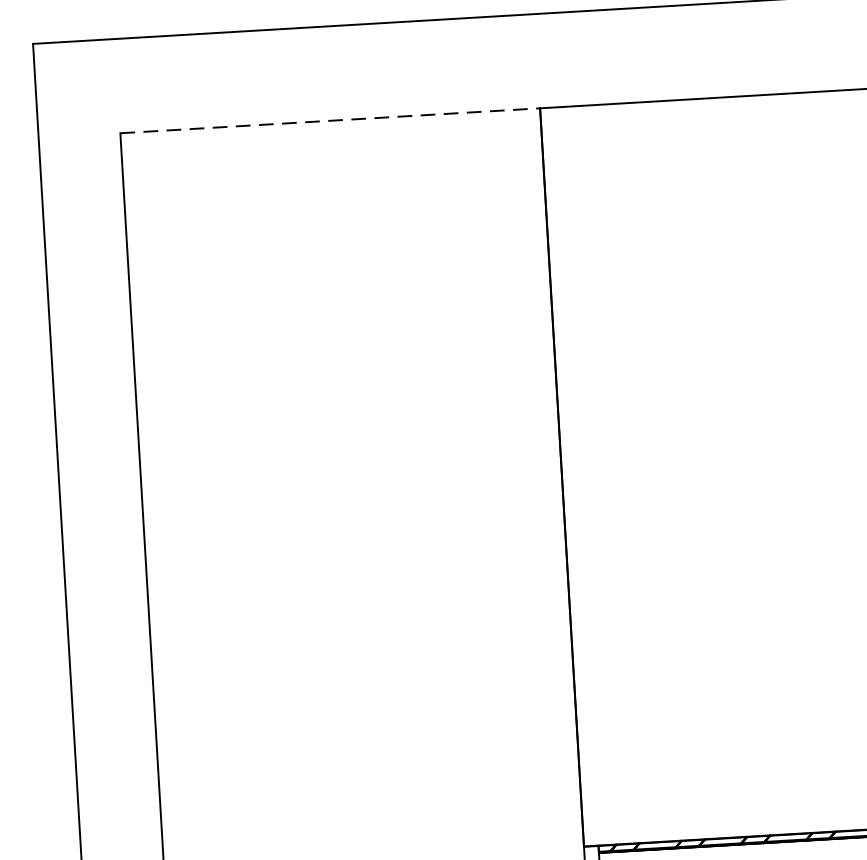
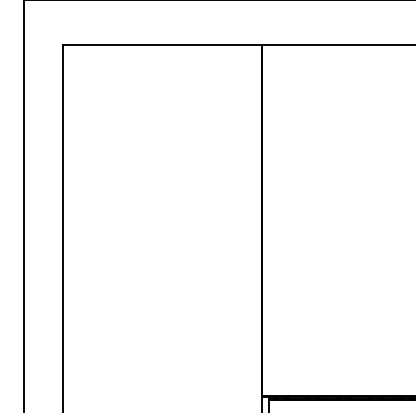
line: (330, 120) -> (162, 44), dashed -> solid

